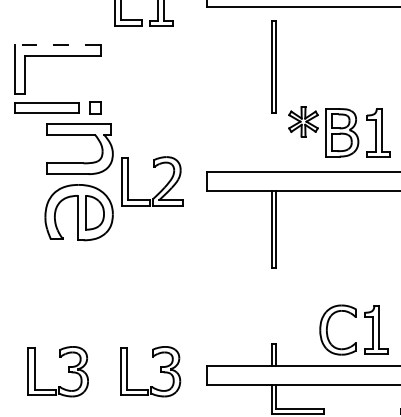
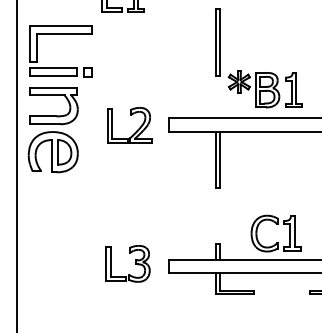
line: (57, 45) -> (60, 26), dashed -> solid
part: (78, 182) -> (52, 130), moved
part: (68, 371) -> (68, 263), removed

